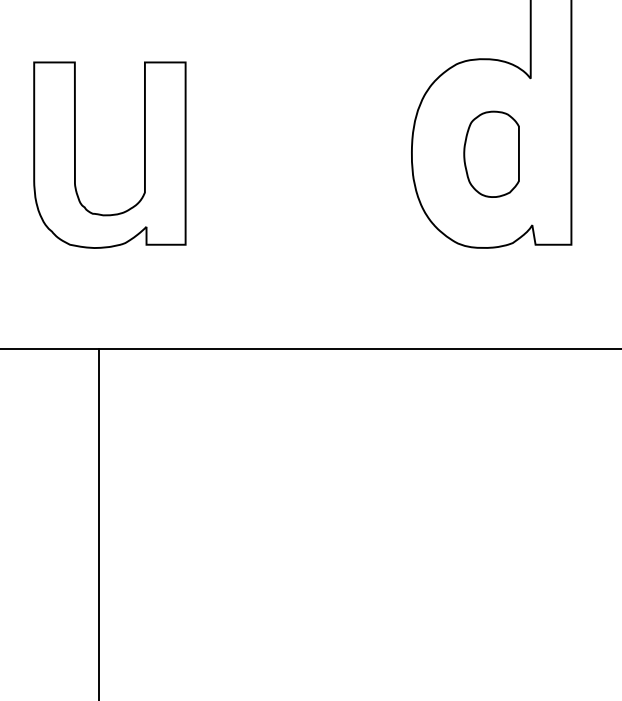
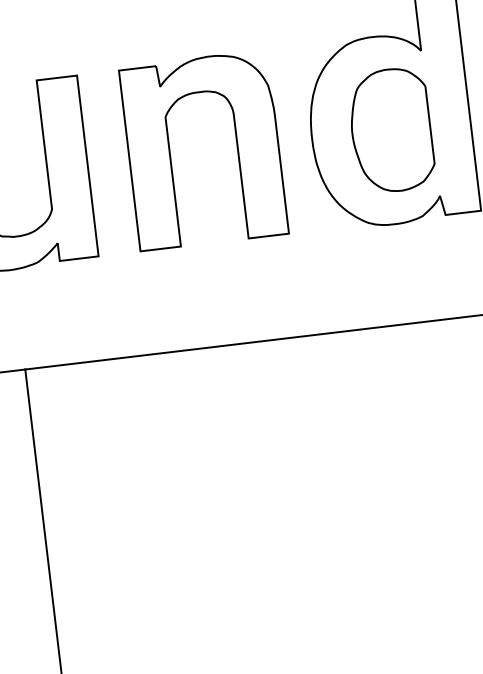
part: (269, 151) -> (170, 153), added
part: (491, 154) -> (391, 130), size x1.43

